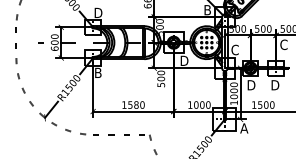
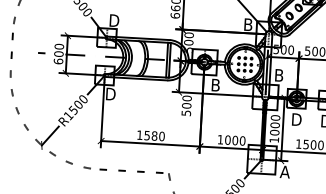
text: (234, 49) -> (278, 74), C -> B
text: (185, 60) -> (217, 84), D -> B
text: (99, 72) -> (111, 93), B -> D

